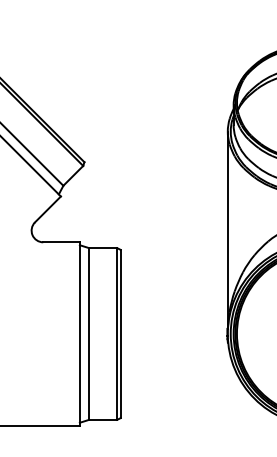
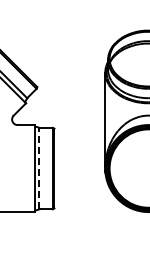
line: (89, 333) -> (39, 168), solid -> dashed

